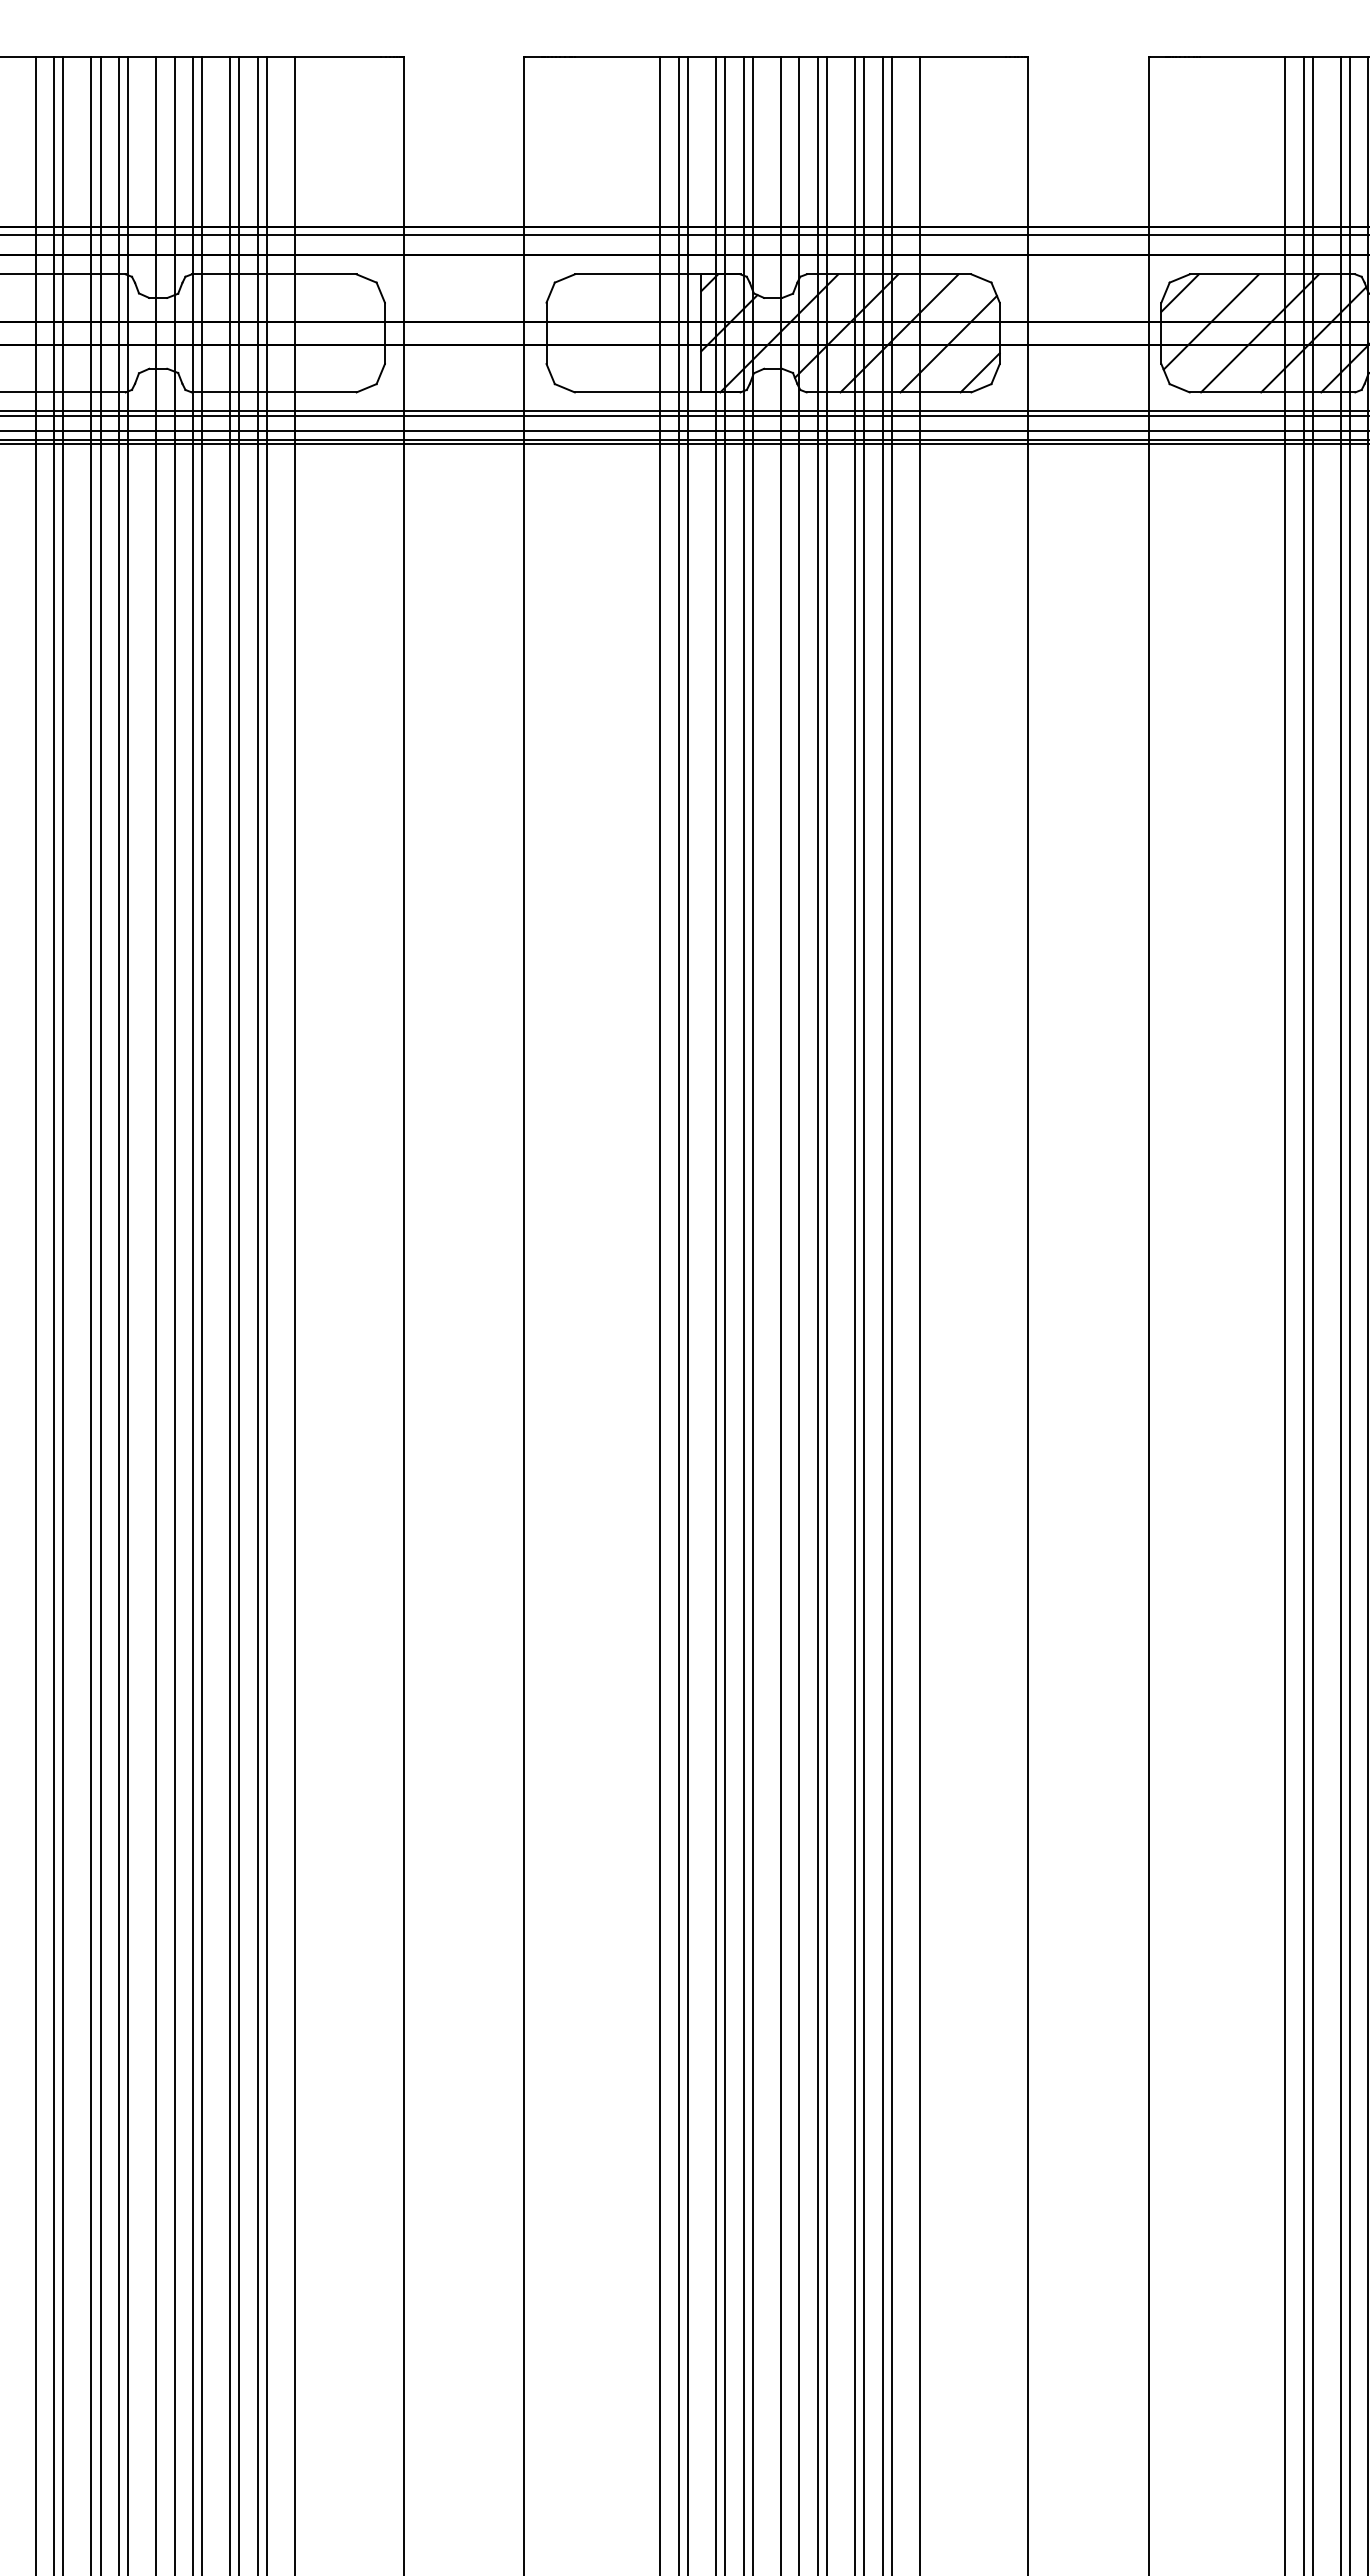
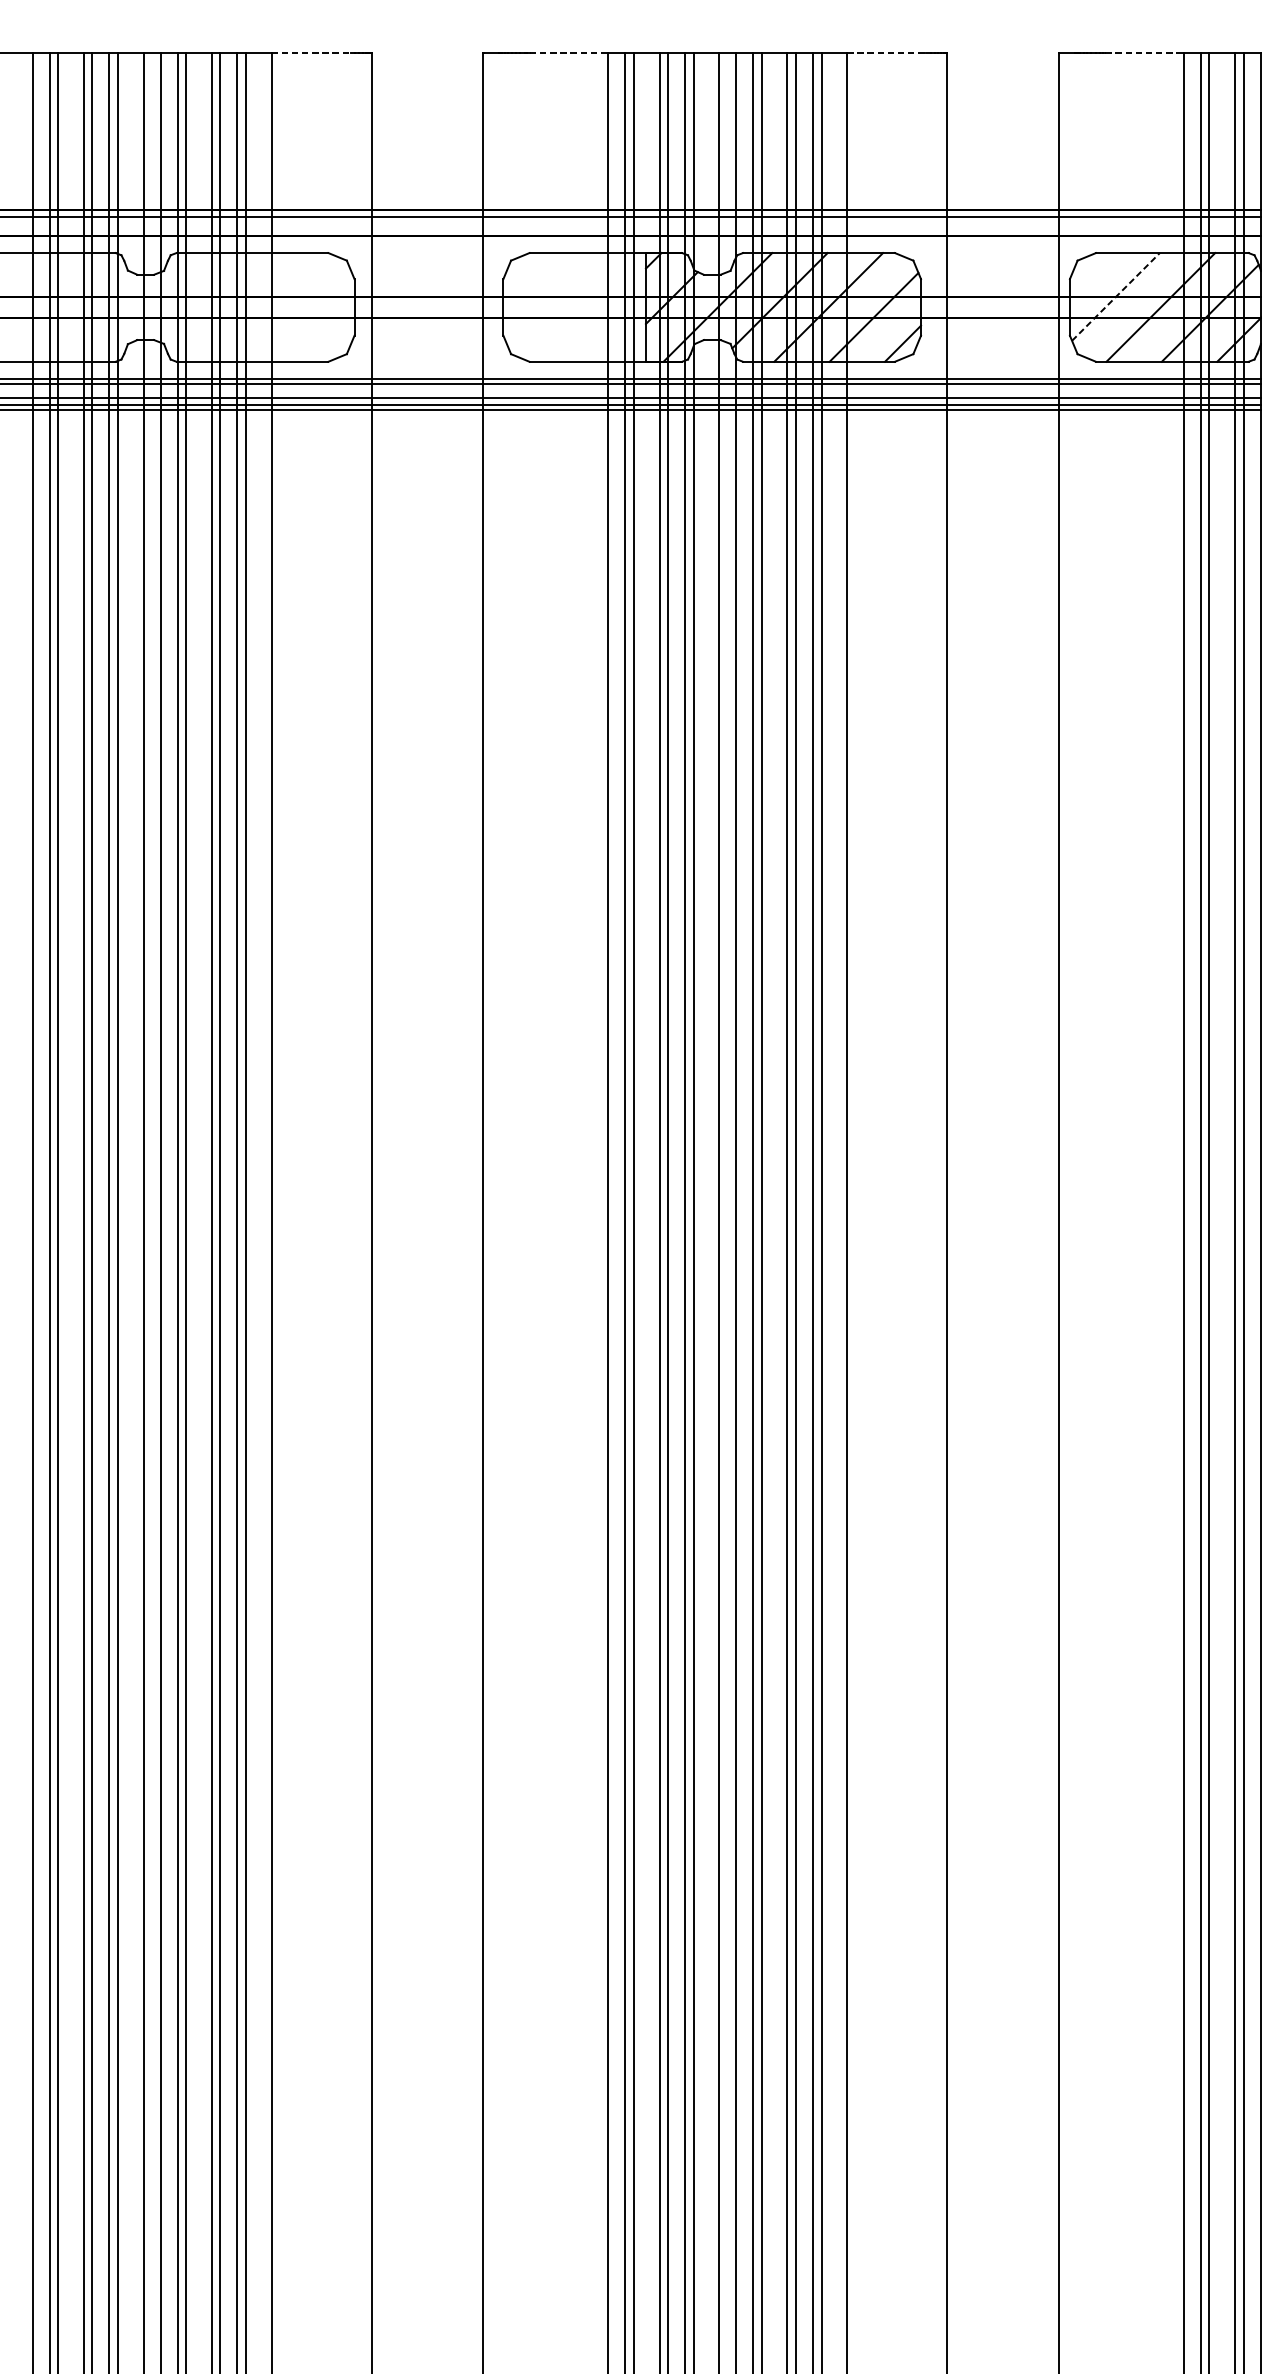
line: (338, 57) -> (311, 53), solid -> dashed
line: (617, 57) -> (568, 53), solid -> dashed
line: (963, 57) -> (887, 53), solid -> dashed
line: (1242, 57) -> (1144, 53), solid -> dashed
line: (1179, 292) -> (1086, 269), removed
line: (1211, 321) -> (1116, 296), solid -> dashed

